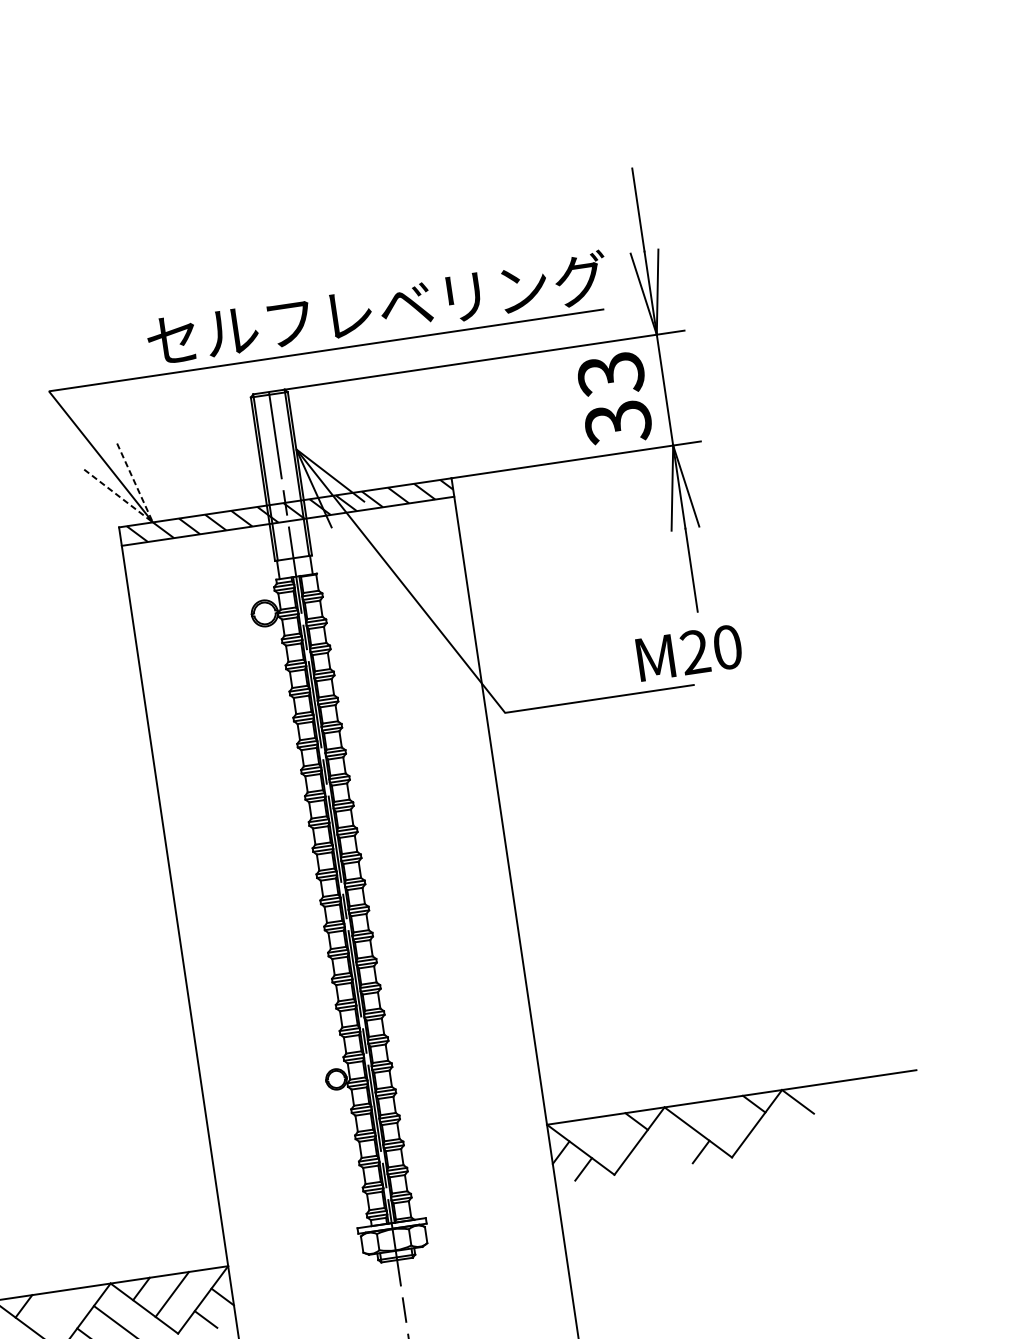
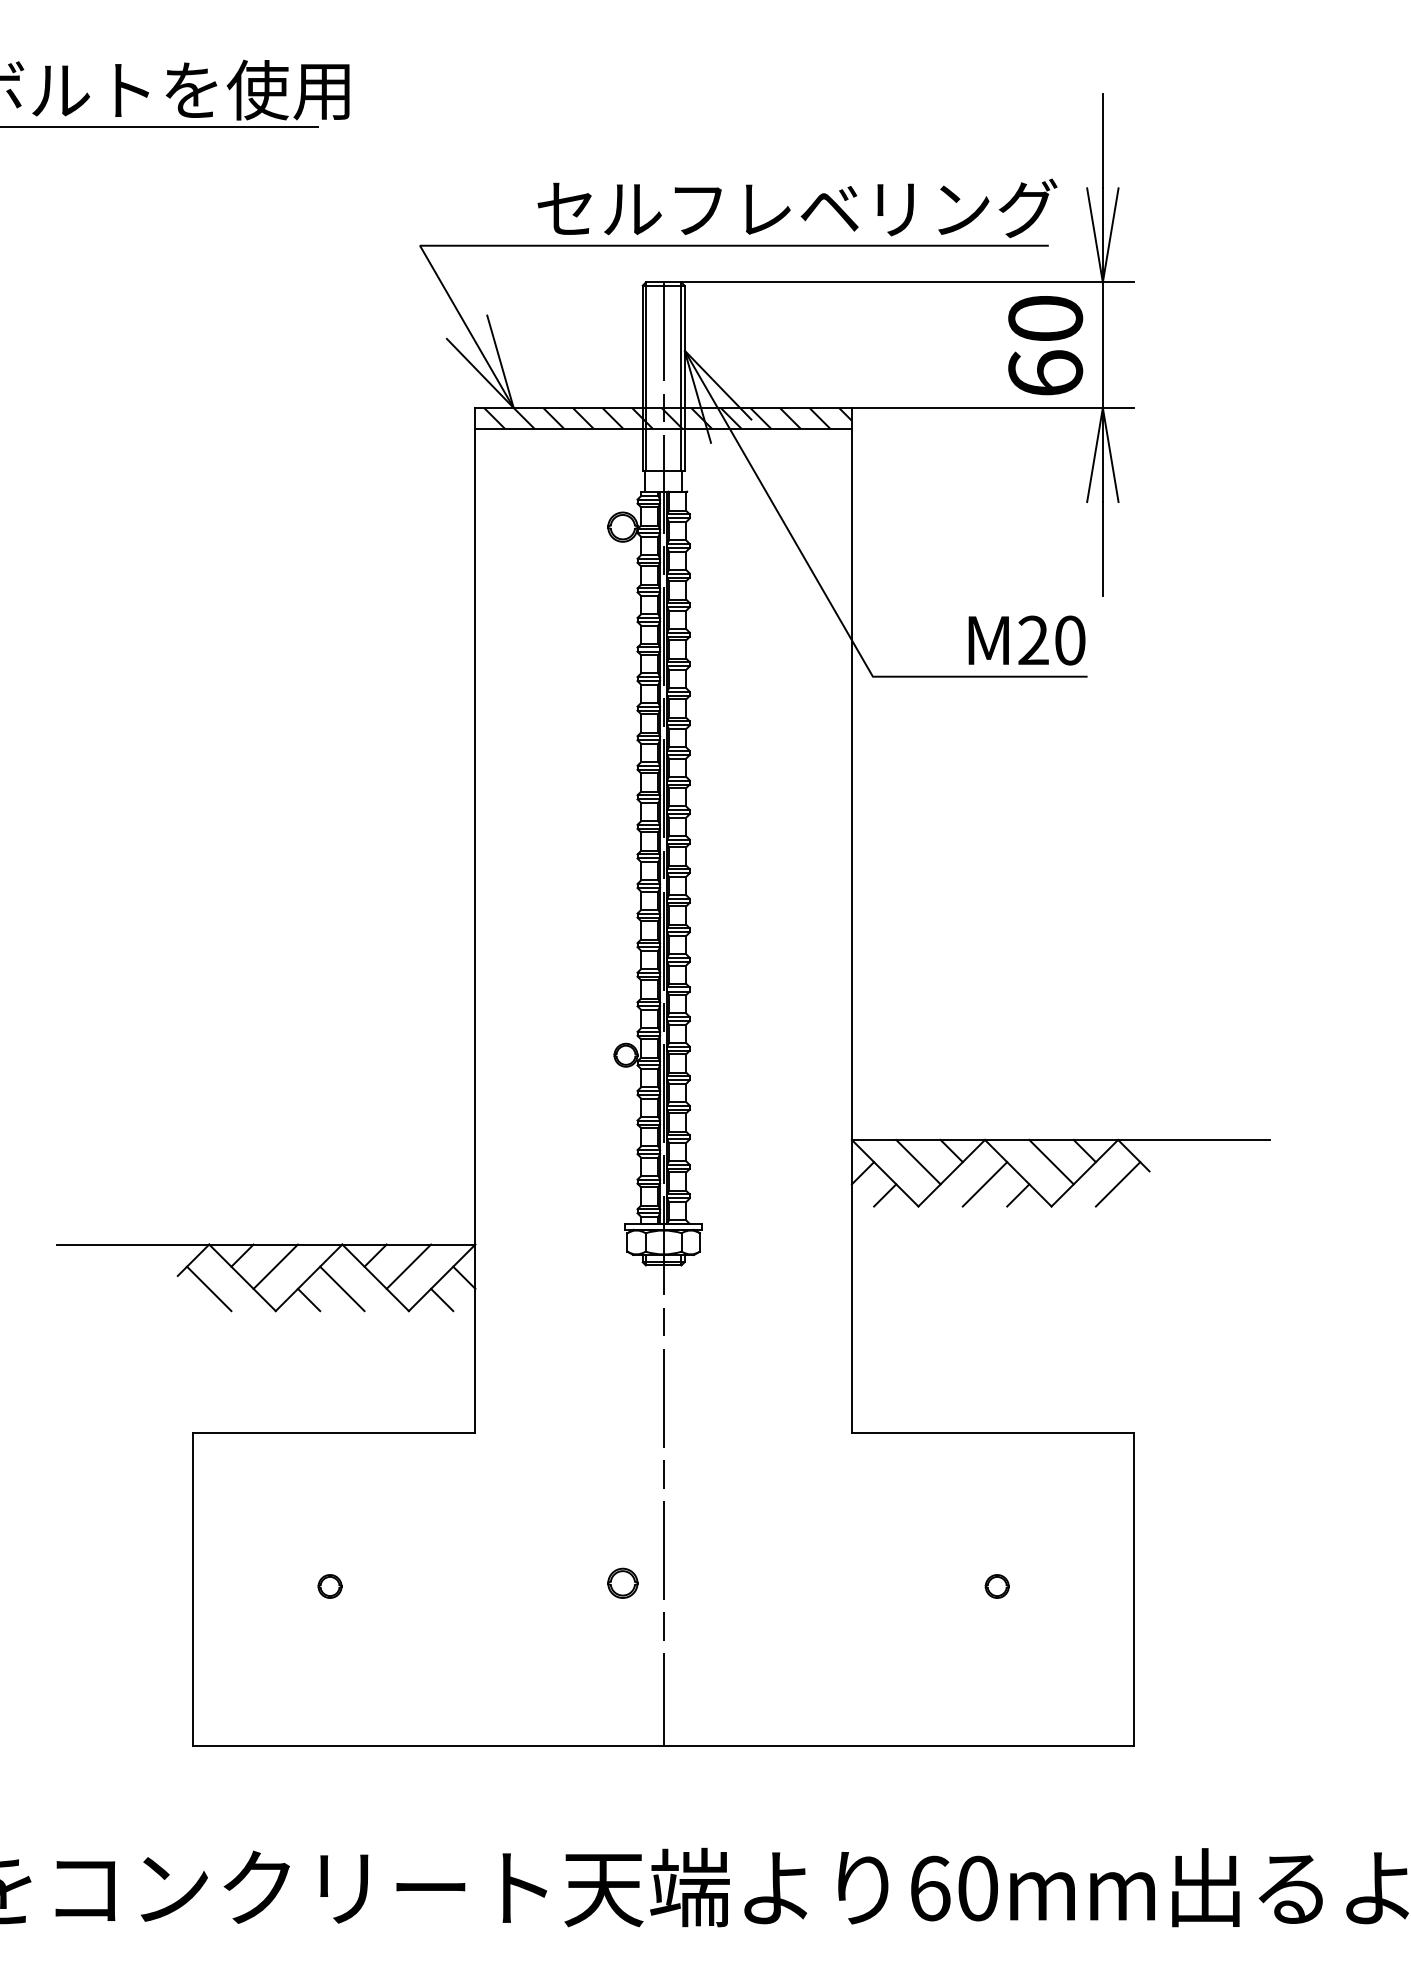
text: (614, 398) -> (1045, 346), 33 -> 60
line: (152, 522) -> (513, 407), dashed -> solid
text: (689, 653) -> (1026, 640), moved
line: (726, 1117) -> (1051, 1161), added
line: (787, 1129) -> (1117, 1184), added
line: (608, 1135) -> (918, 1161), added
line: (669, 1146) -> (984, 1184), added
line: (54, 1311) -> (275, 1266), added

